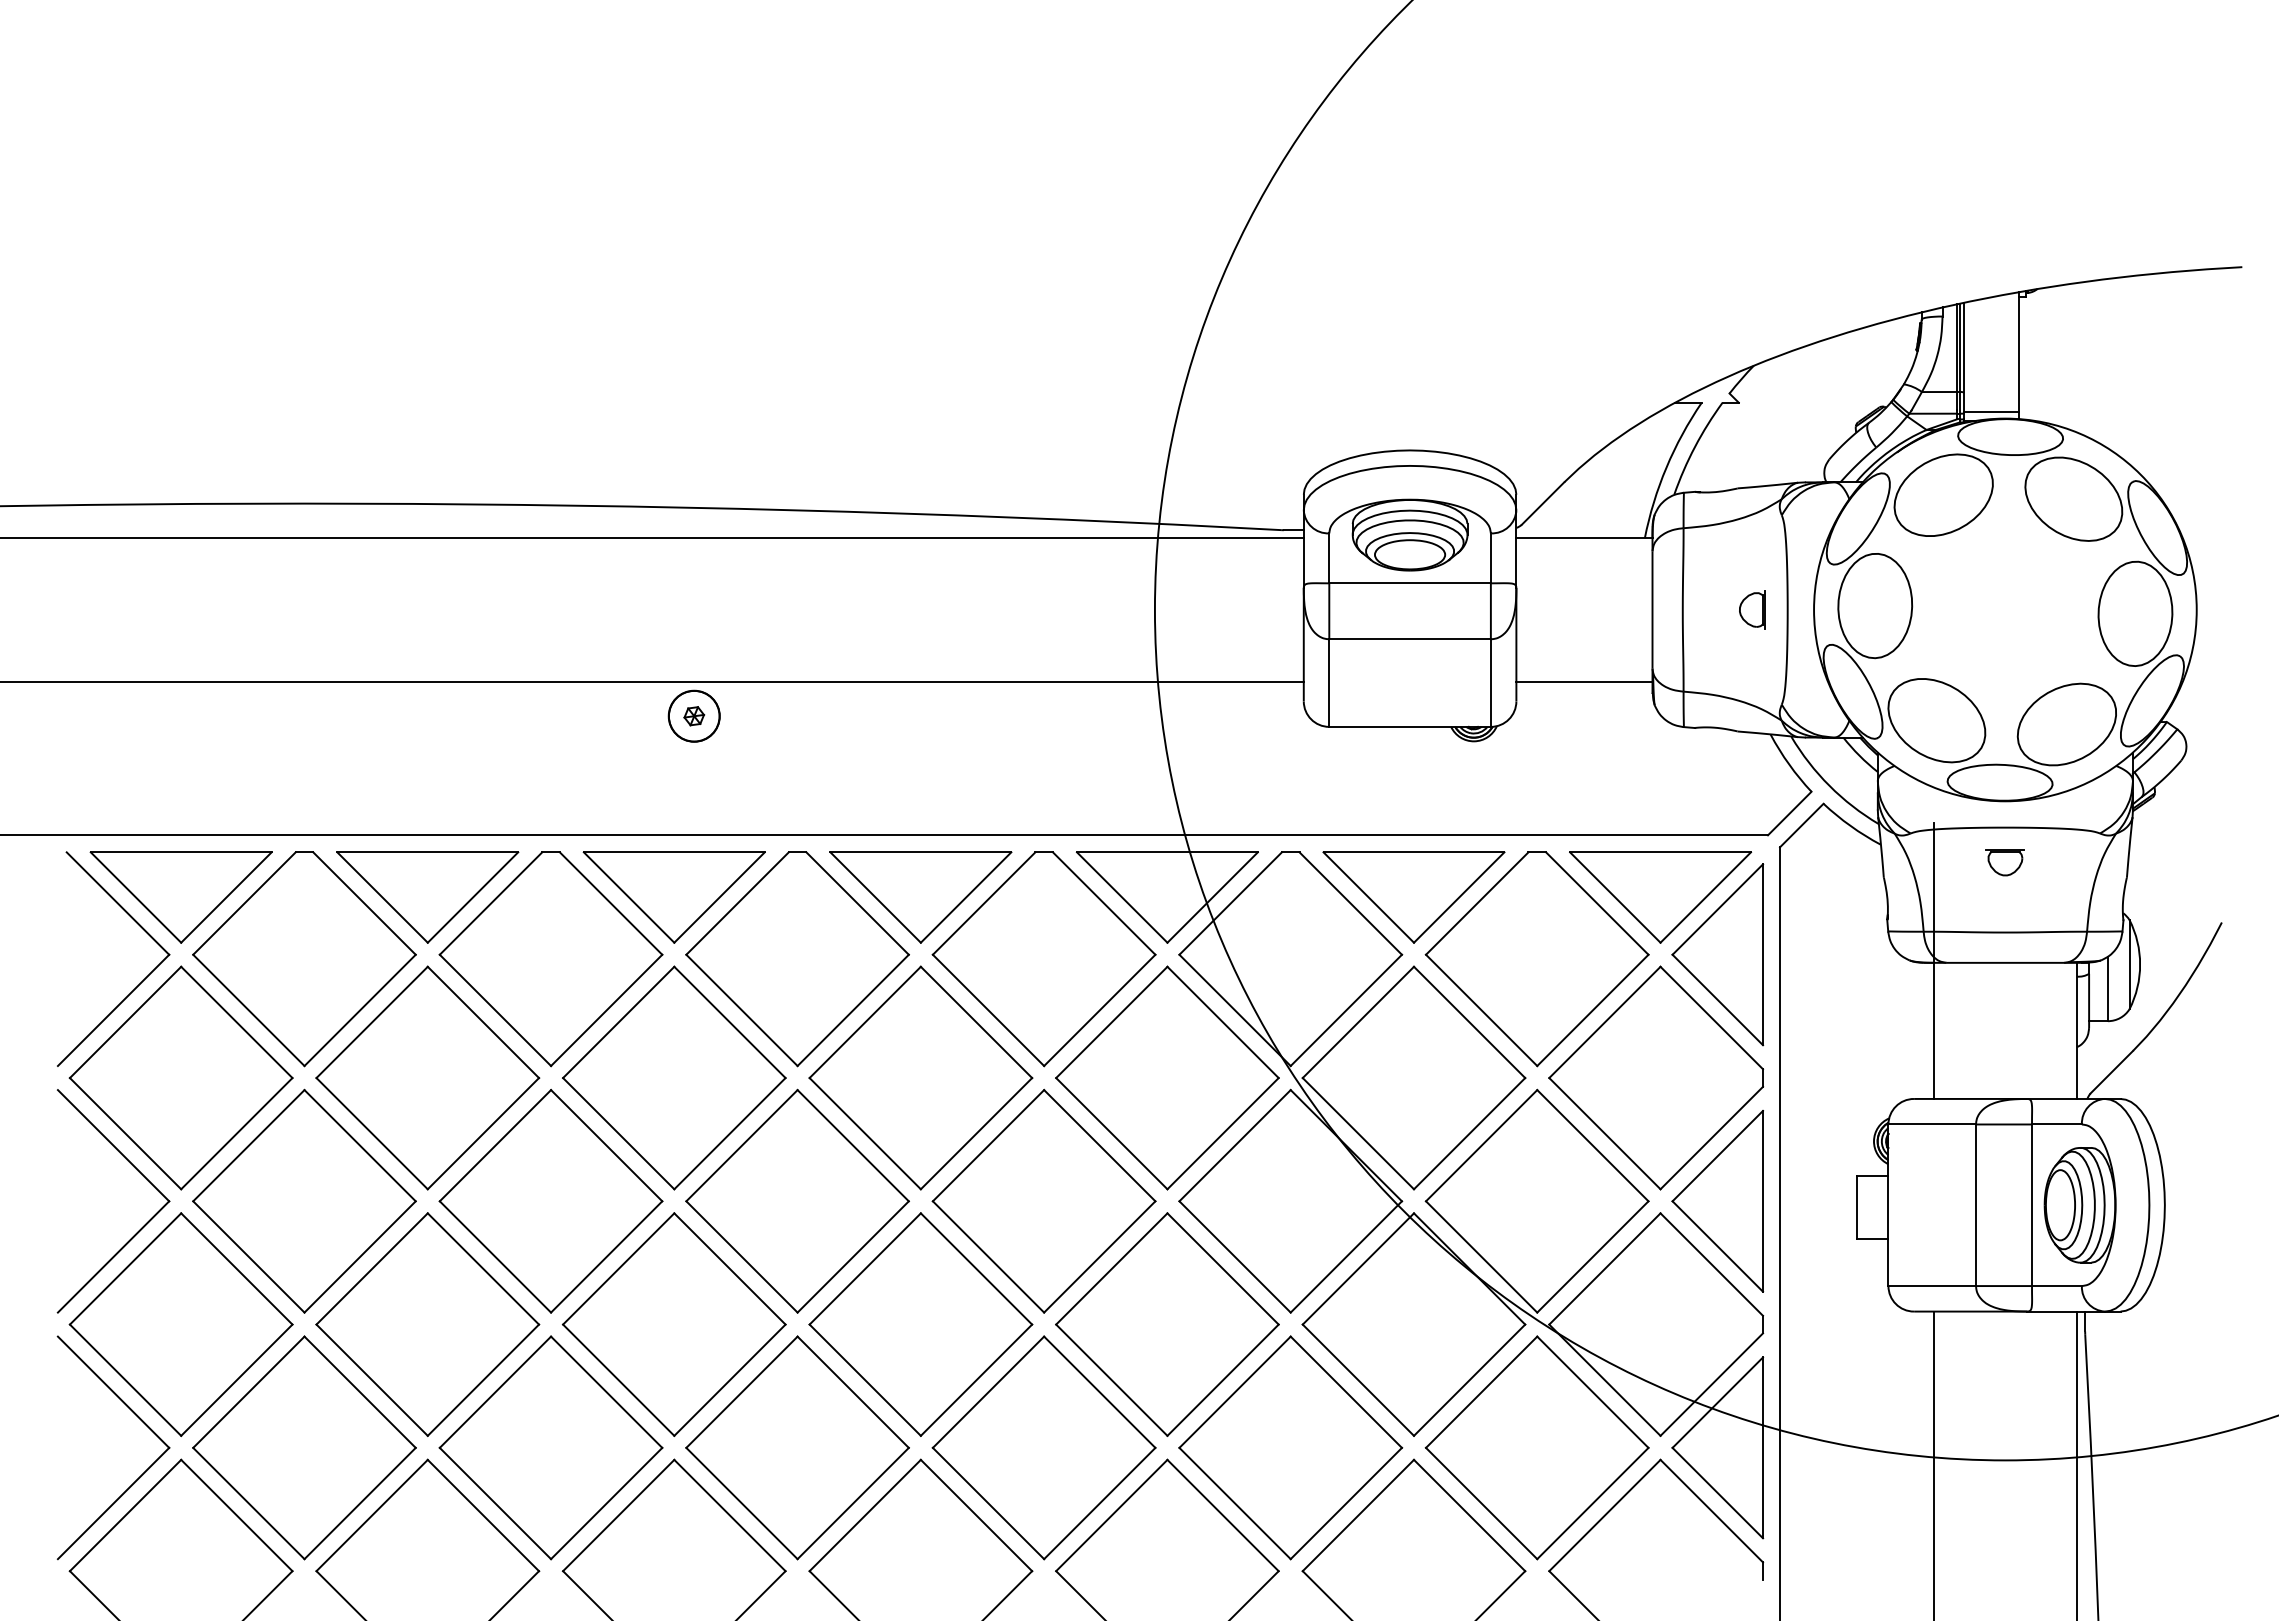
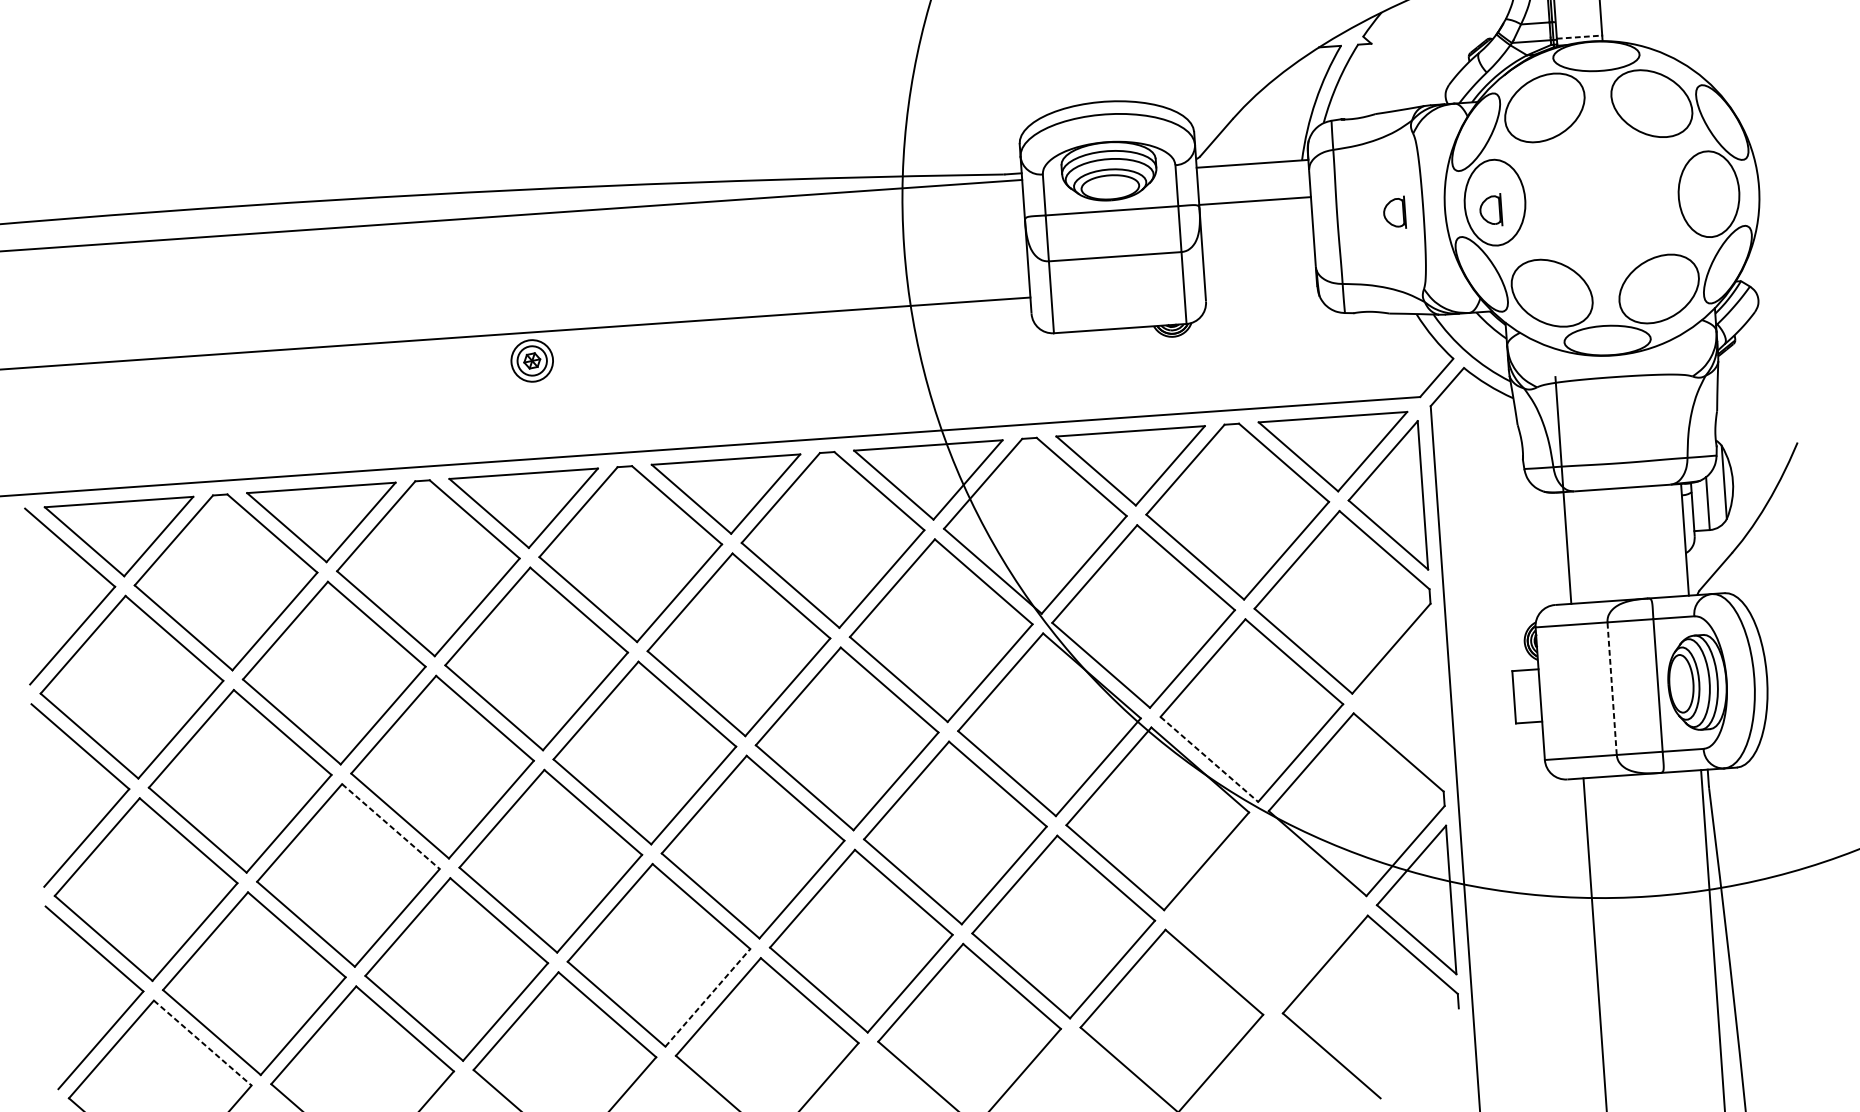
line: (1991, 412) -> (1579, 37), solid -> dashed
part: (1869, 614) -> (1490, 210), added
line: (1584, 681) -> (1255, 200), moved
circle: (693, 715) -> (531, 360), size x0.7
part: (2004, 862) -> (1615, 405), removed
part: (1717, 1201) -> (1399, 700), removed
line: (1976, 1205) -> (1612, 688), solid -> dashed
line: (1481, 1256) -> (1209, 759), solid -> dashed
line: (483, 1268) -> (390, 826), solid -> dashed
part: (1536, 1447) -> (1265, 912), removed
line: (853, 1503) -> (708, 997), solid -> dashed
line: (236, 1515) -> (202, 1043), solid -> dashed

